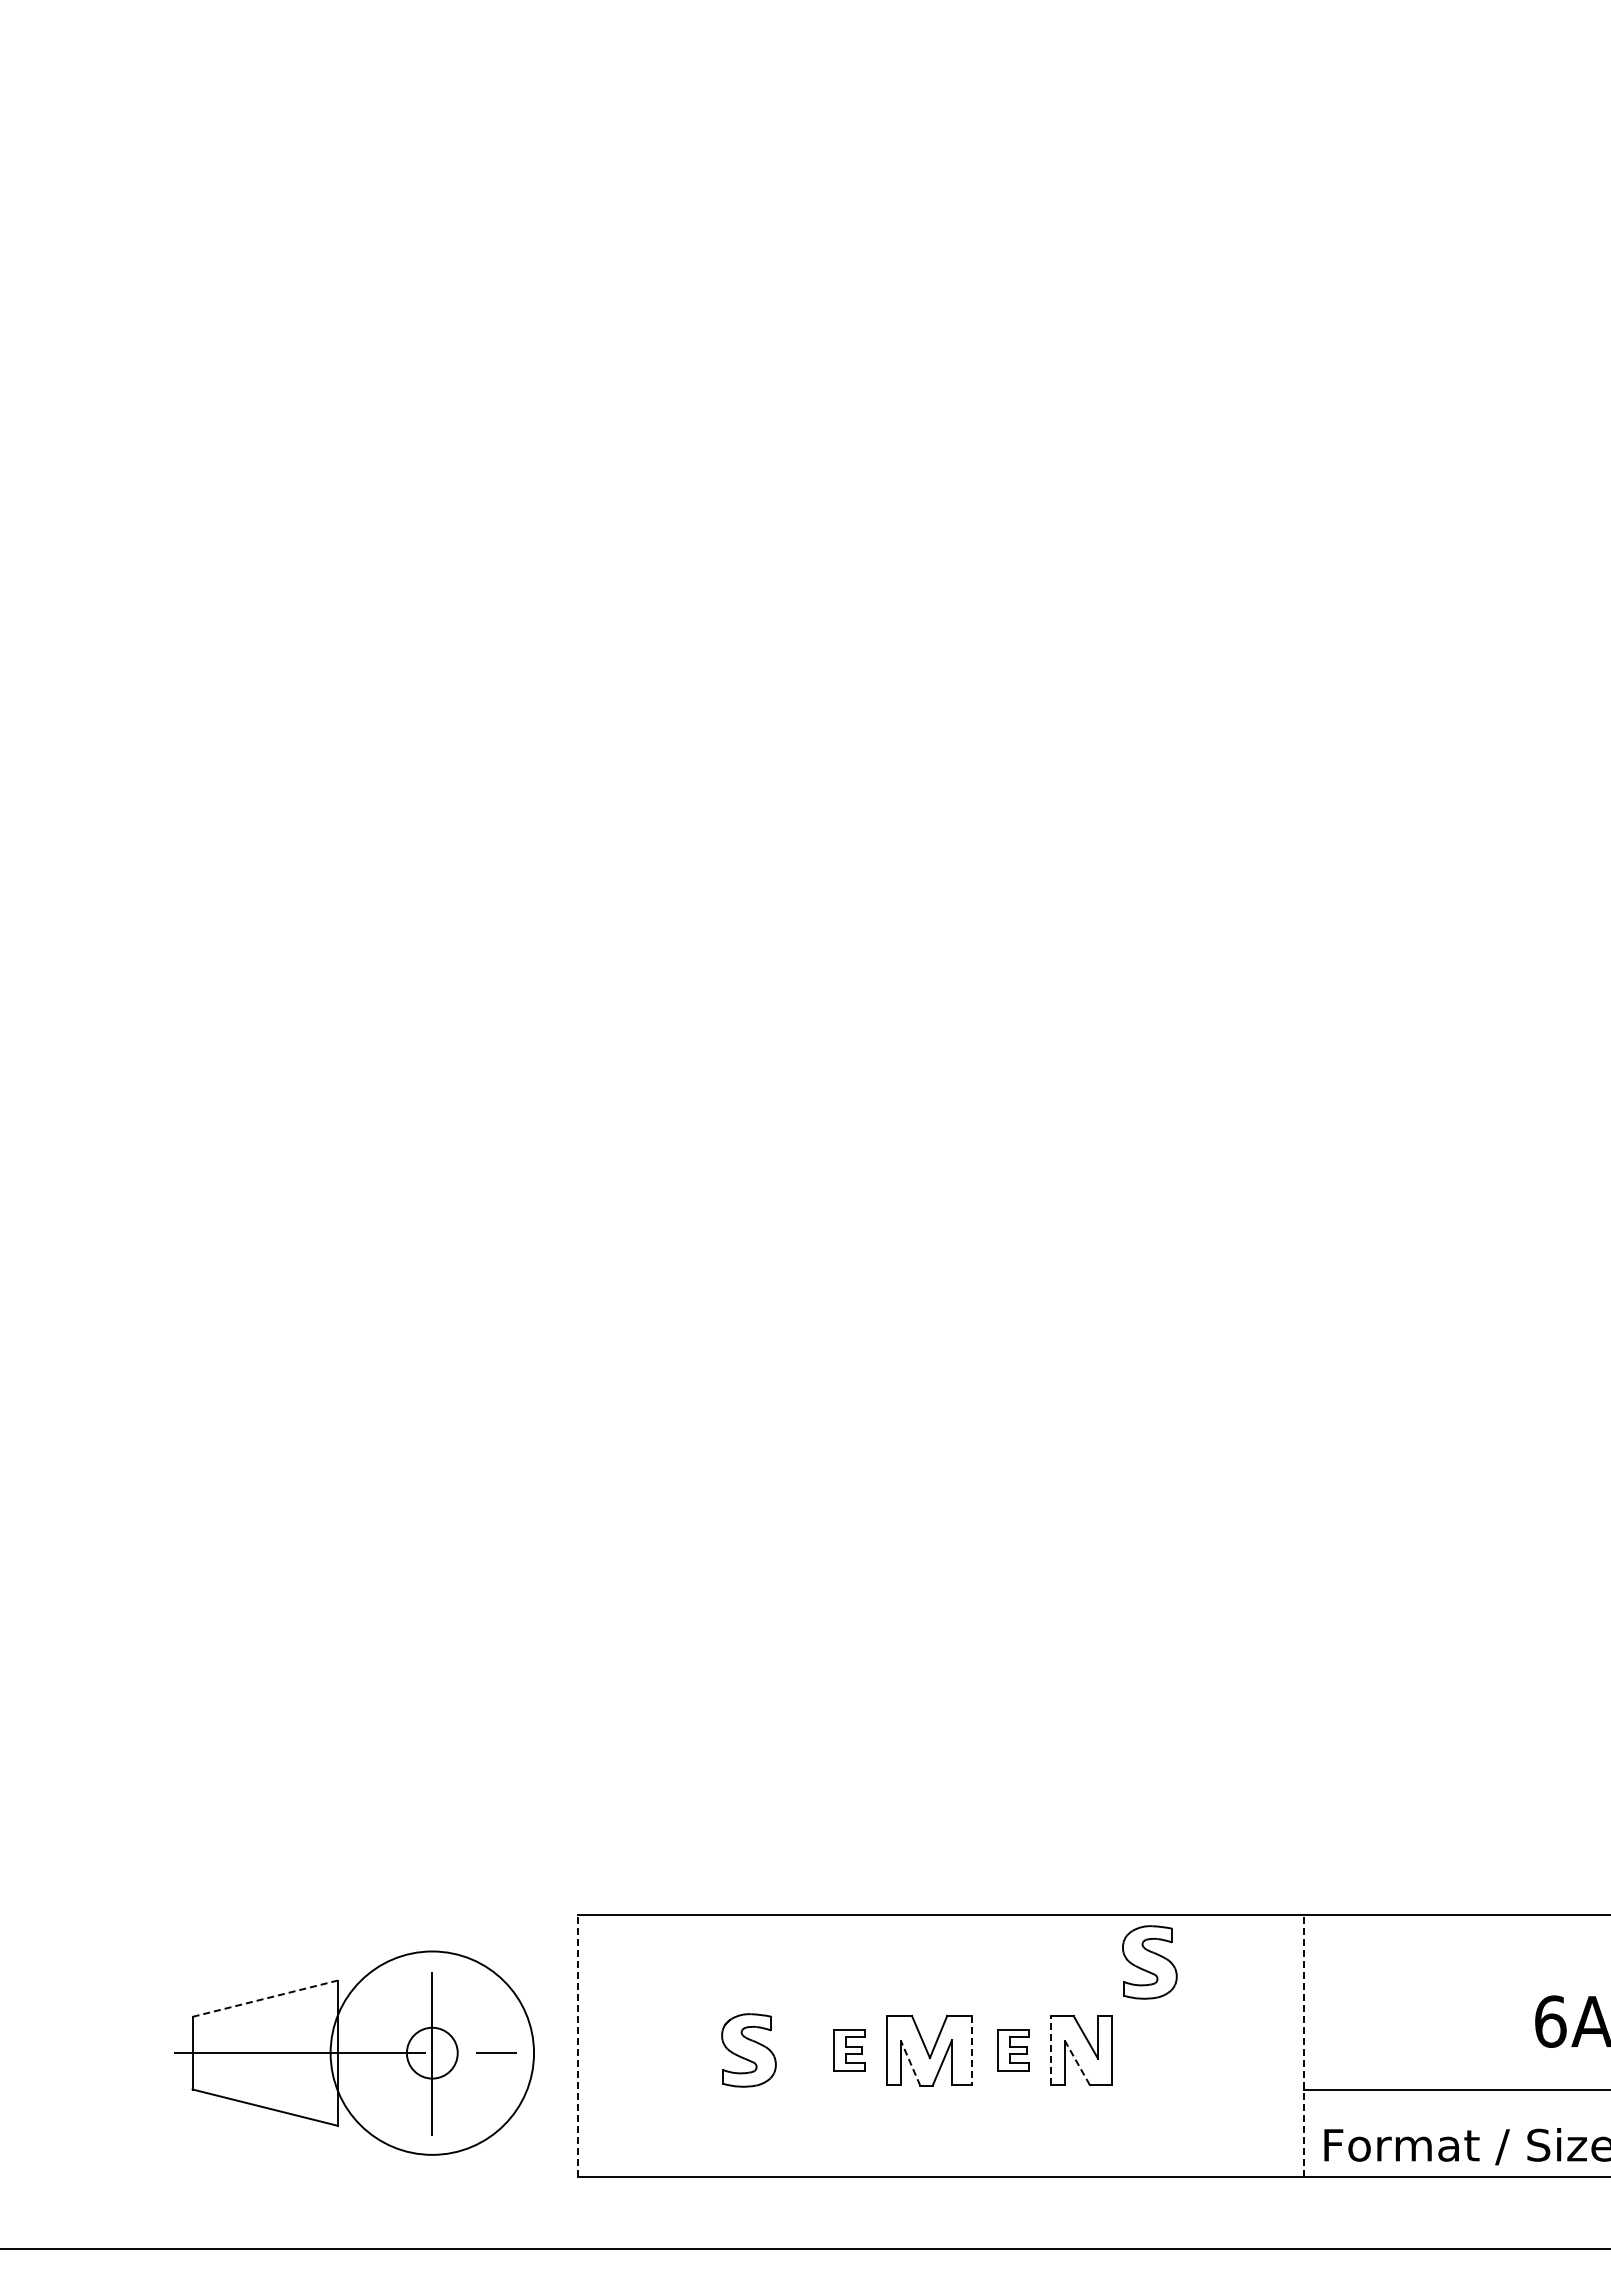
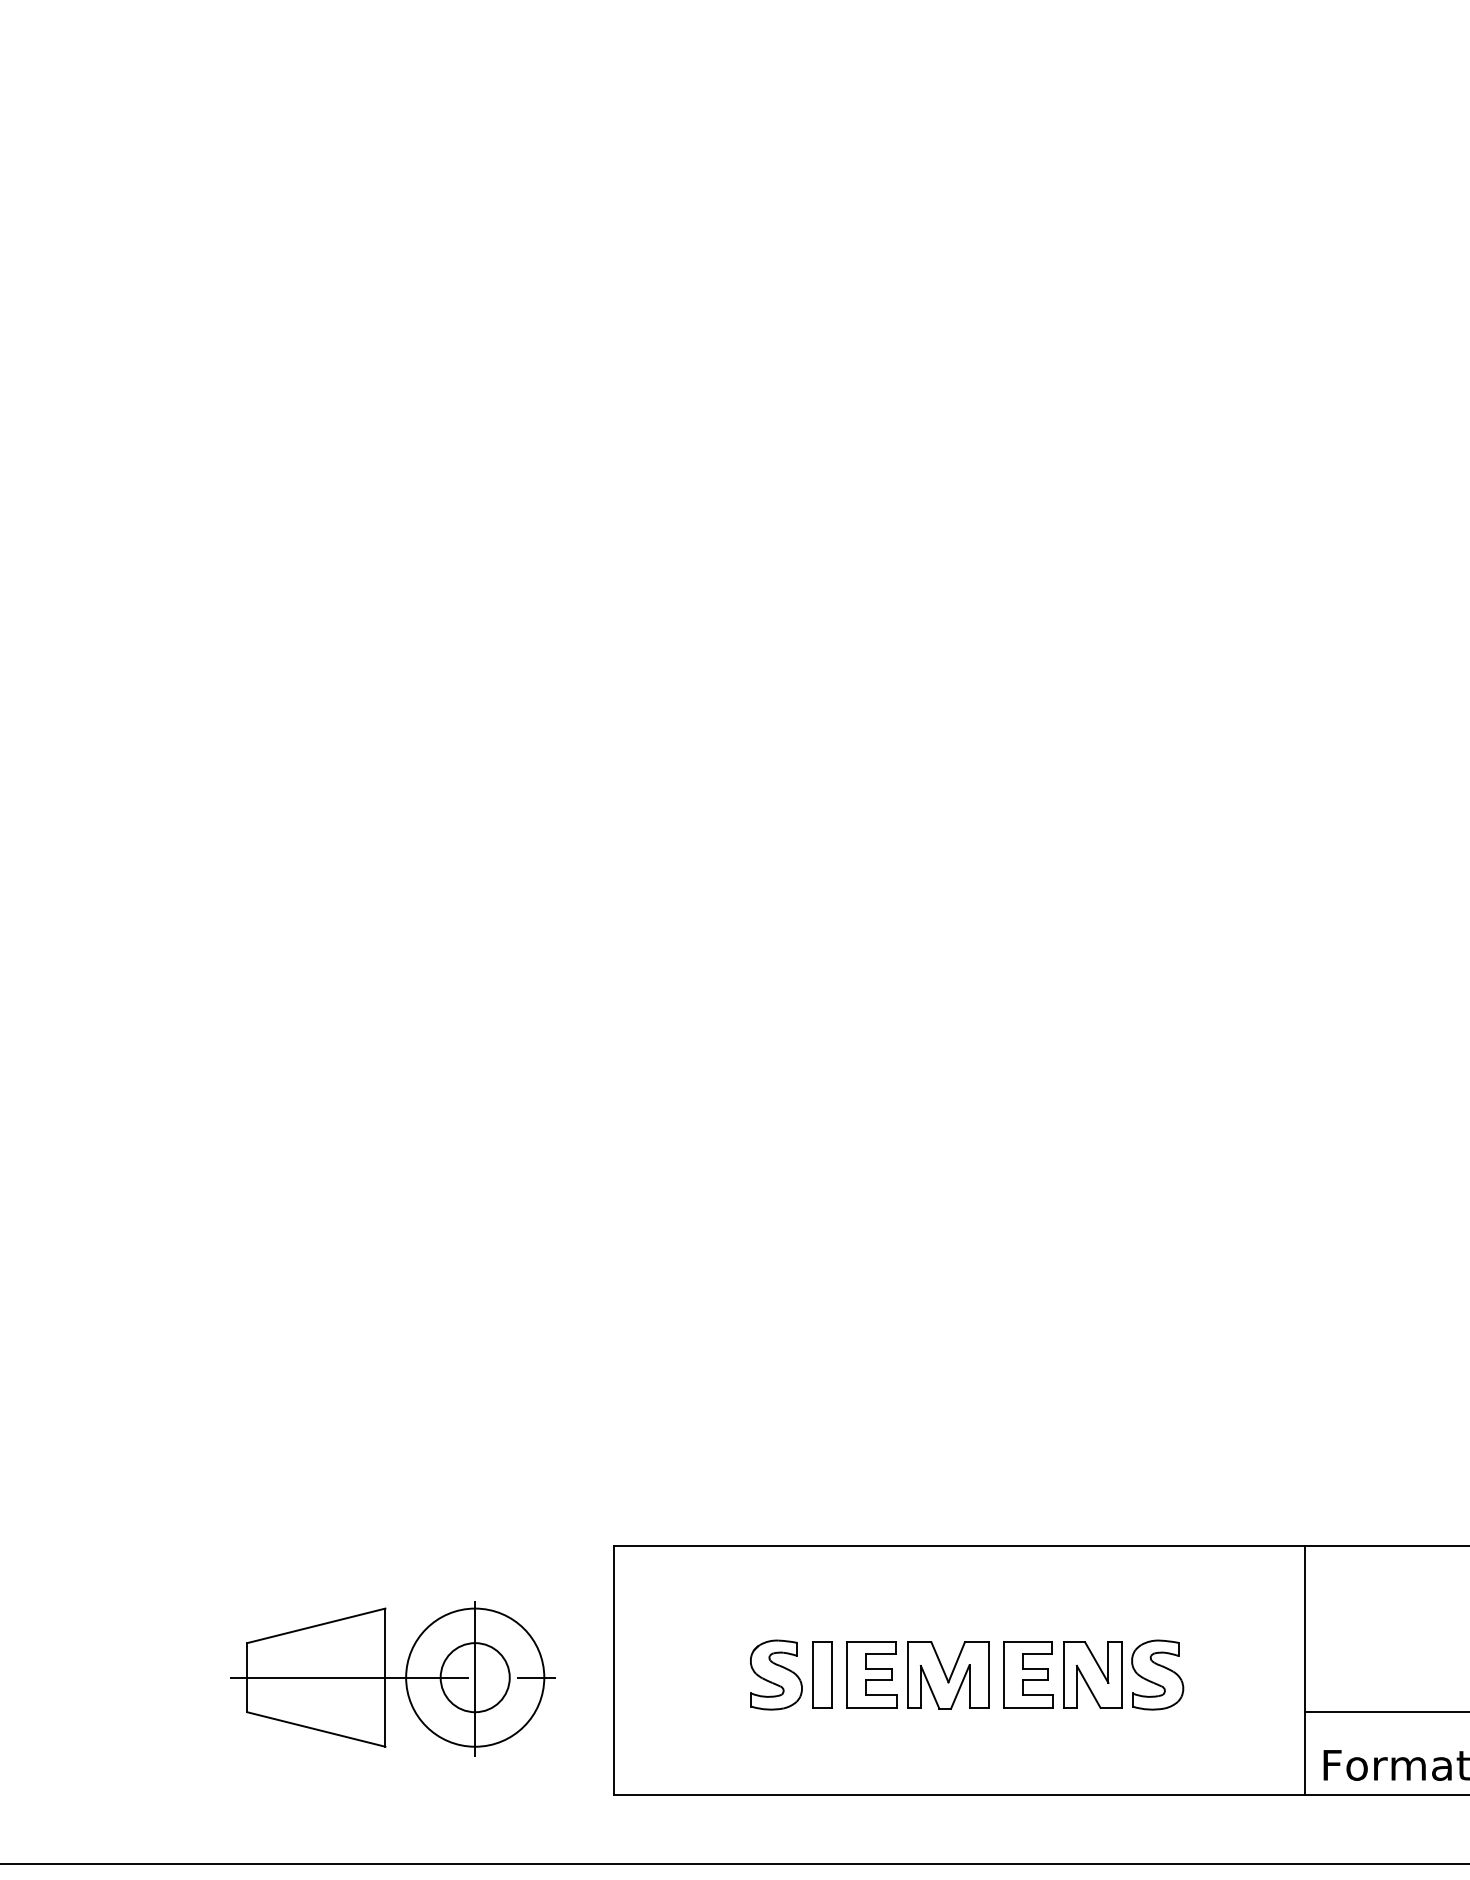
part: (1149, 1962) -> (1157, 1675), moved
line: (265, 1998) -> (316, 1625), dashed -> solid
line: (577, 2046) -> (613, 1671), dashed -> solid
line: (1304, 2046) -> (1304, 1671), dashed -> solid
part: (797, 2050) -> (822, 1675), added
part: (849, 2050) -> (871, 1675), size x1.67
line: (972, 2050) -> (988, 1675), dashed -> solid
part: (1013, 2050) -> (1027, 1675), size x1.67
line: (1051, 2050) -> (1064, 1675), dashed -> solid
circle: (431, 2052) -> (474, 1677), size x0.71
circle: (432, 2052) -> (475, 1677), size x1.43
line: (910, 2062) -> (930, 1686), dashed -> solid
line: (1077, 2062) -> (1088, 1686), dashed -> solid

